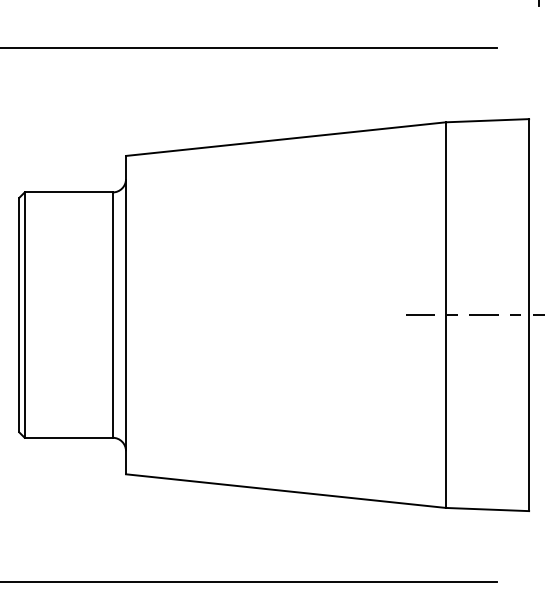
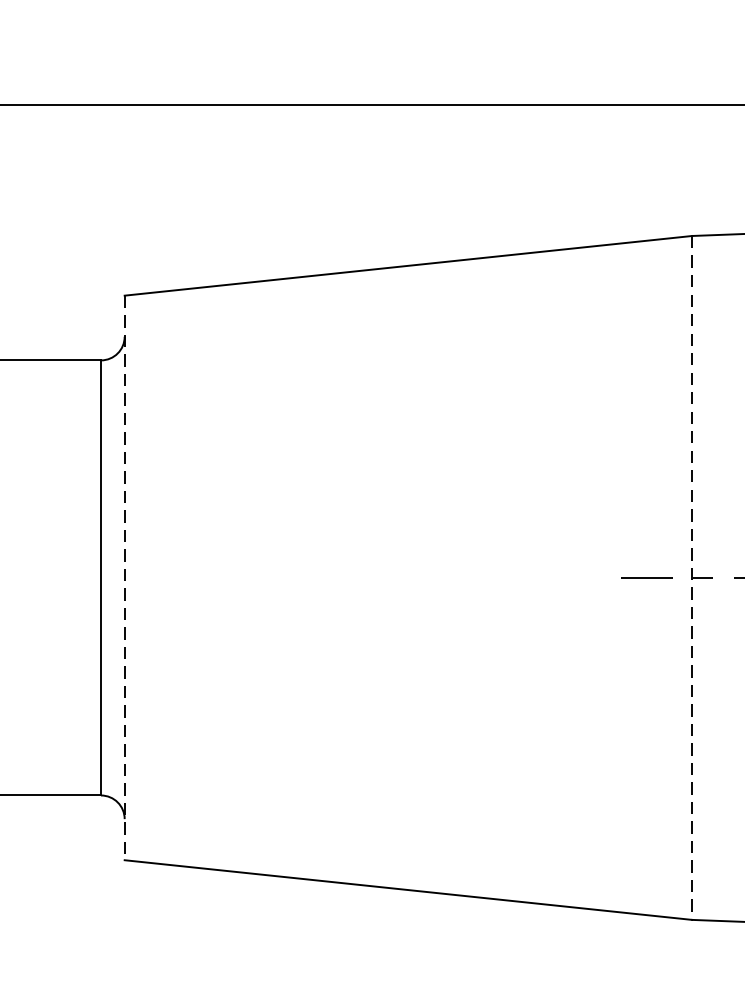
line: (126, 315) -> (125, 578), solid -> dashed
line: (446, 315) -> (692, 578), solid -> dashed

